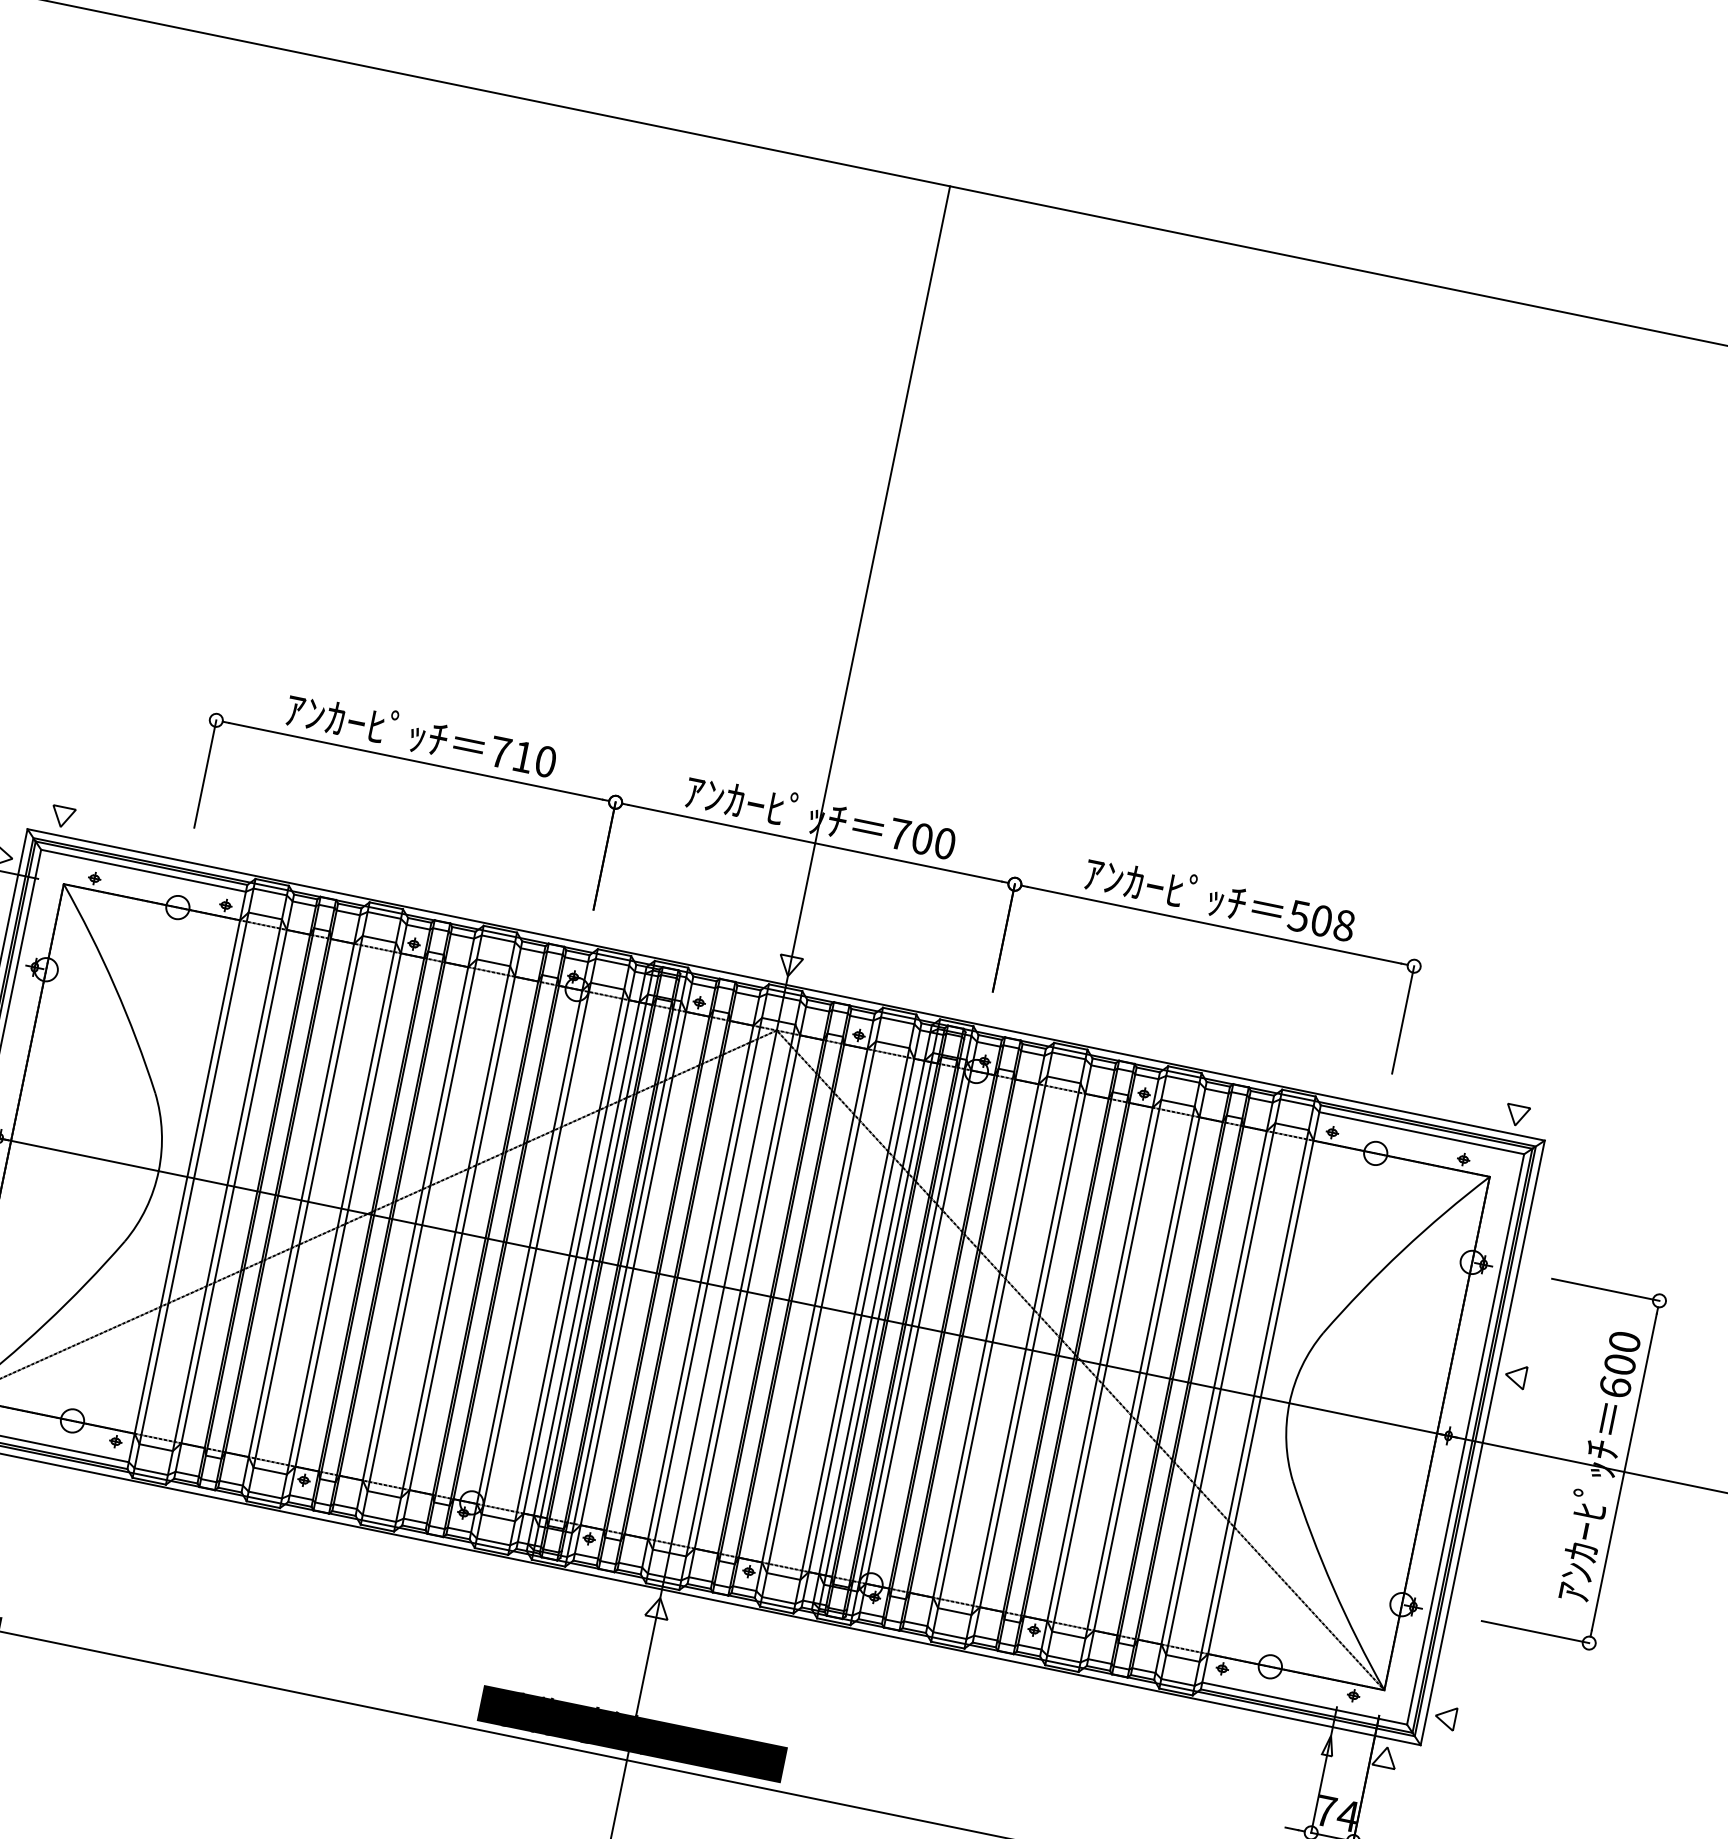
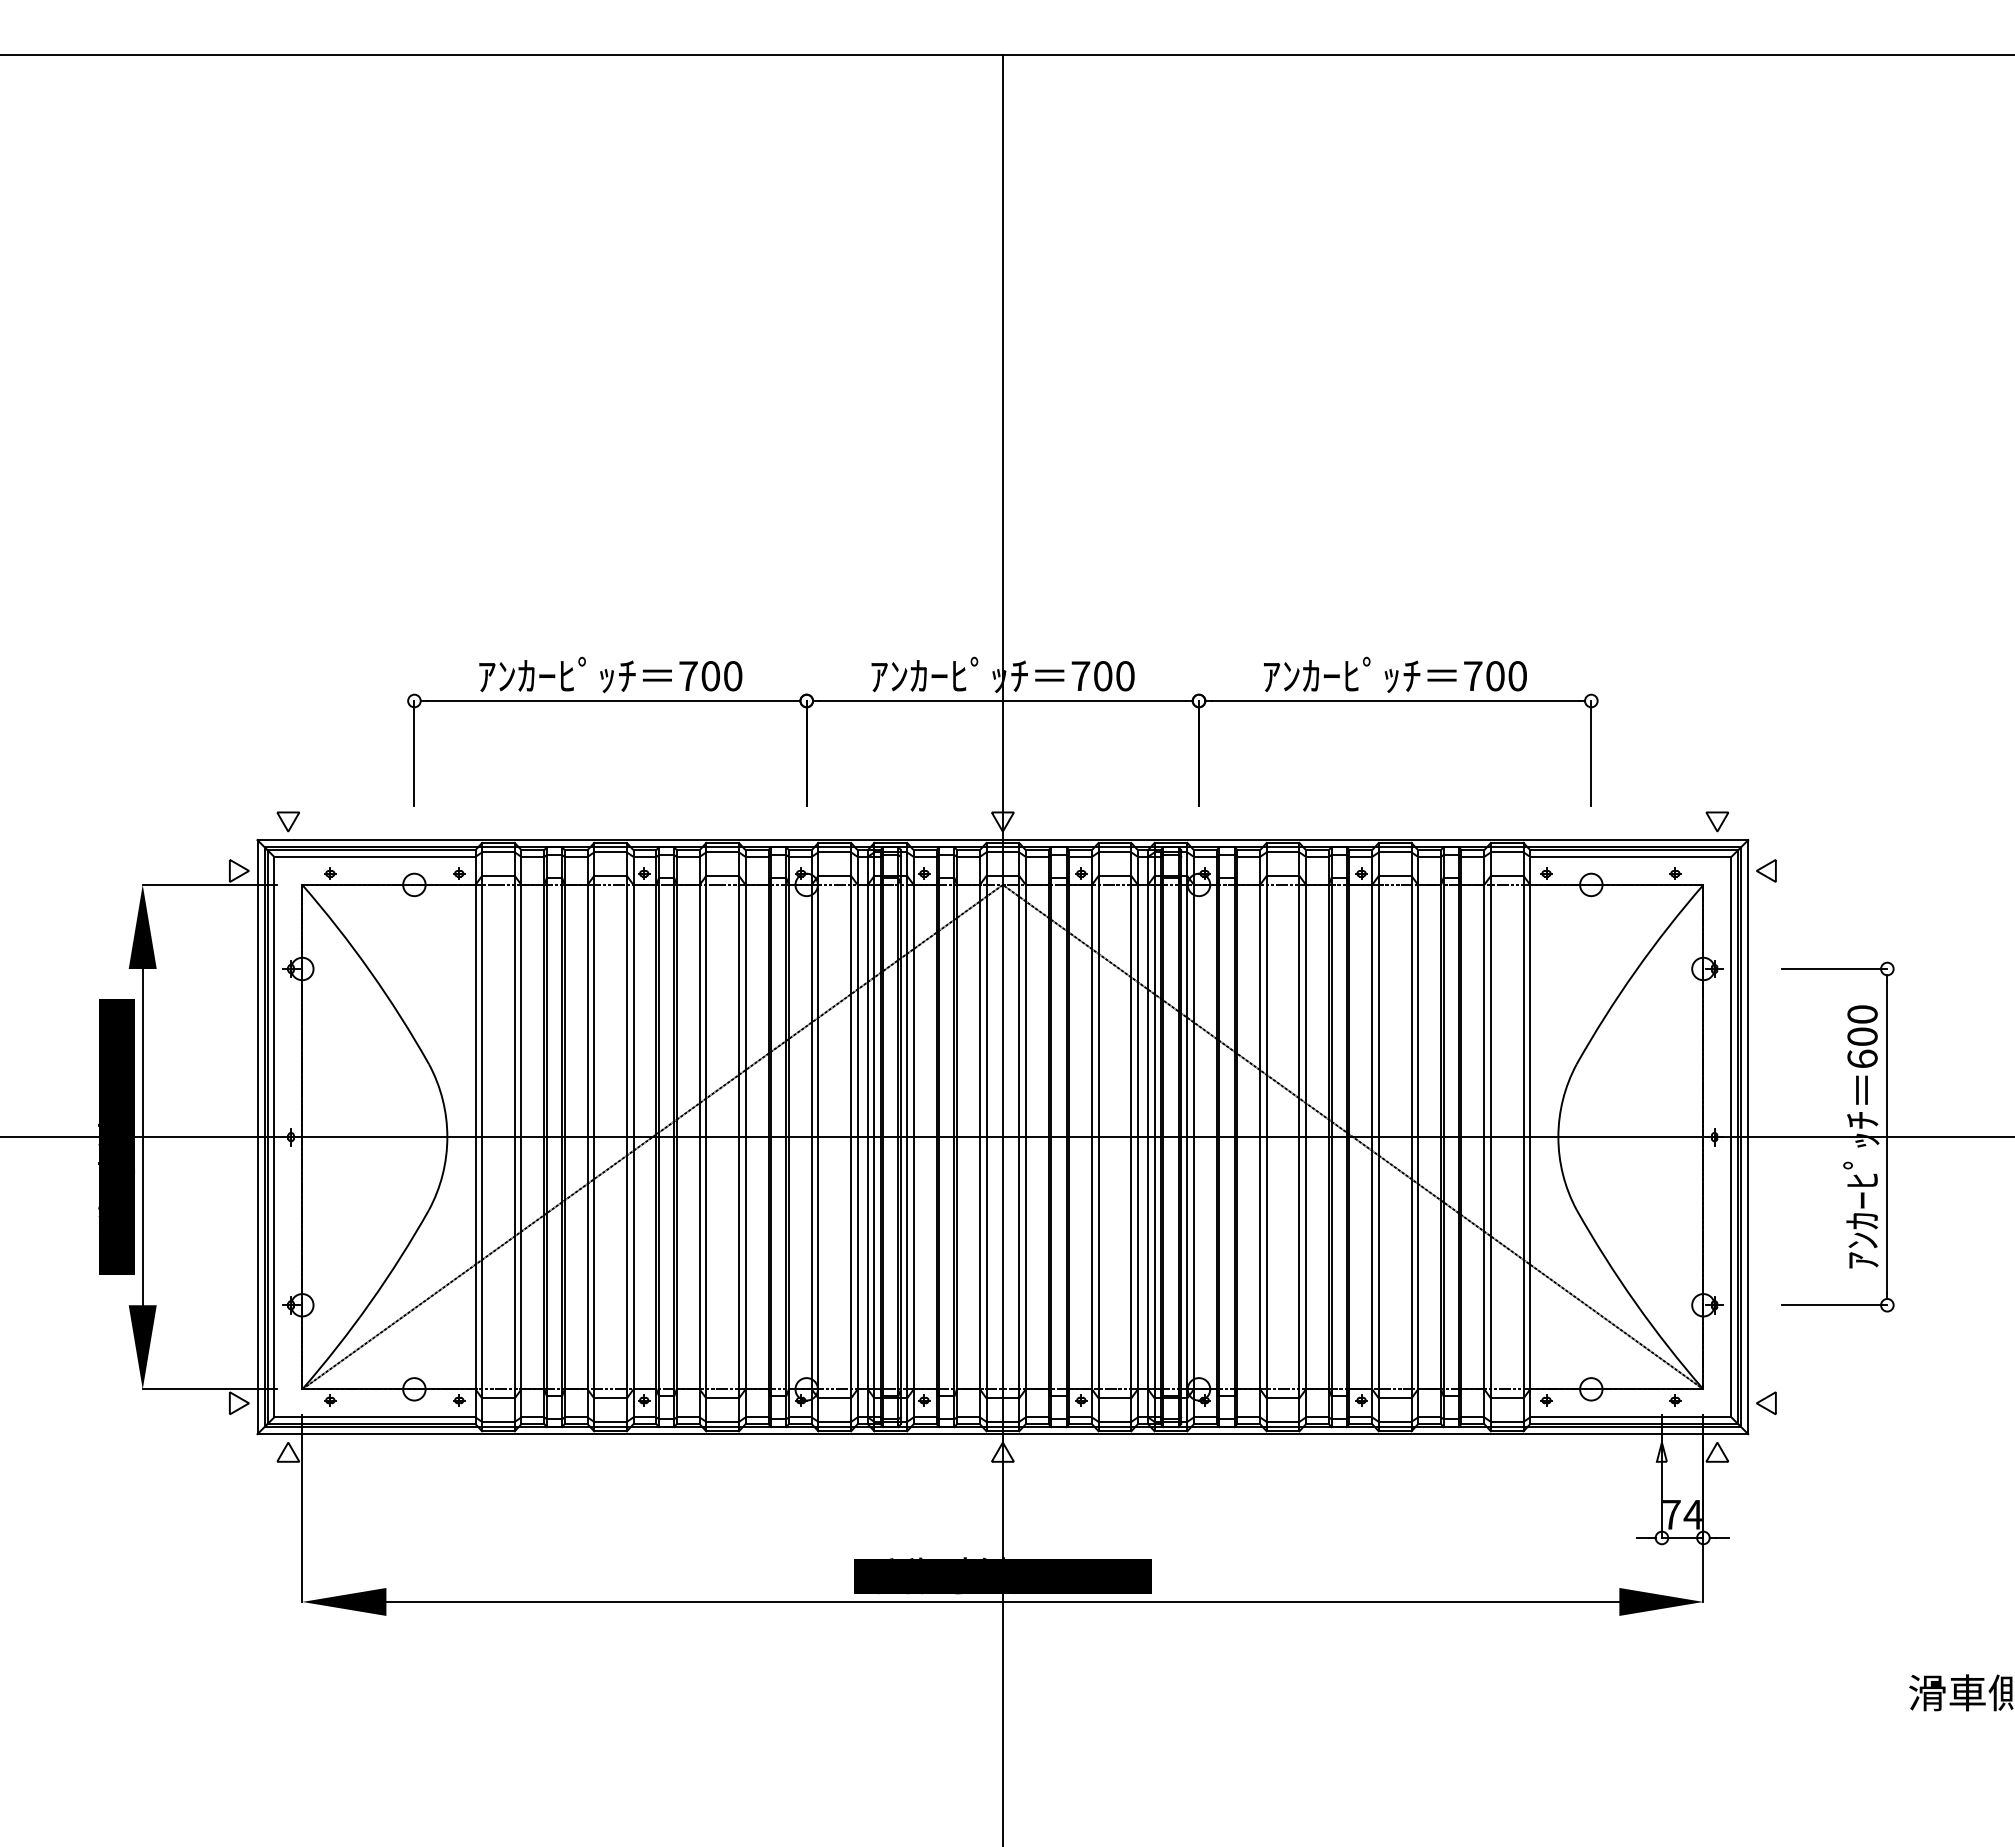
text: (522, 757) -> (710, 676), 710 -> 700
text: (1321, 921) -> (1495, 676), 508 -> 700
part: (1515, 1375) -> (1766, 870), moved

